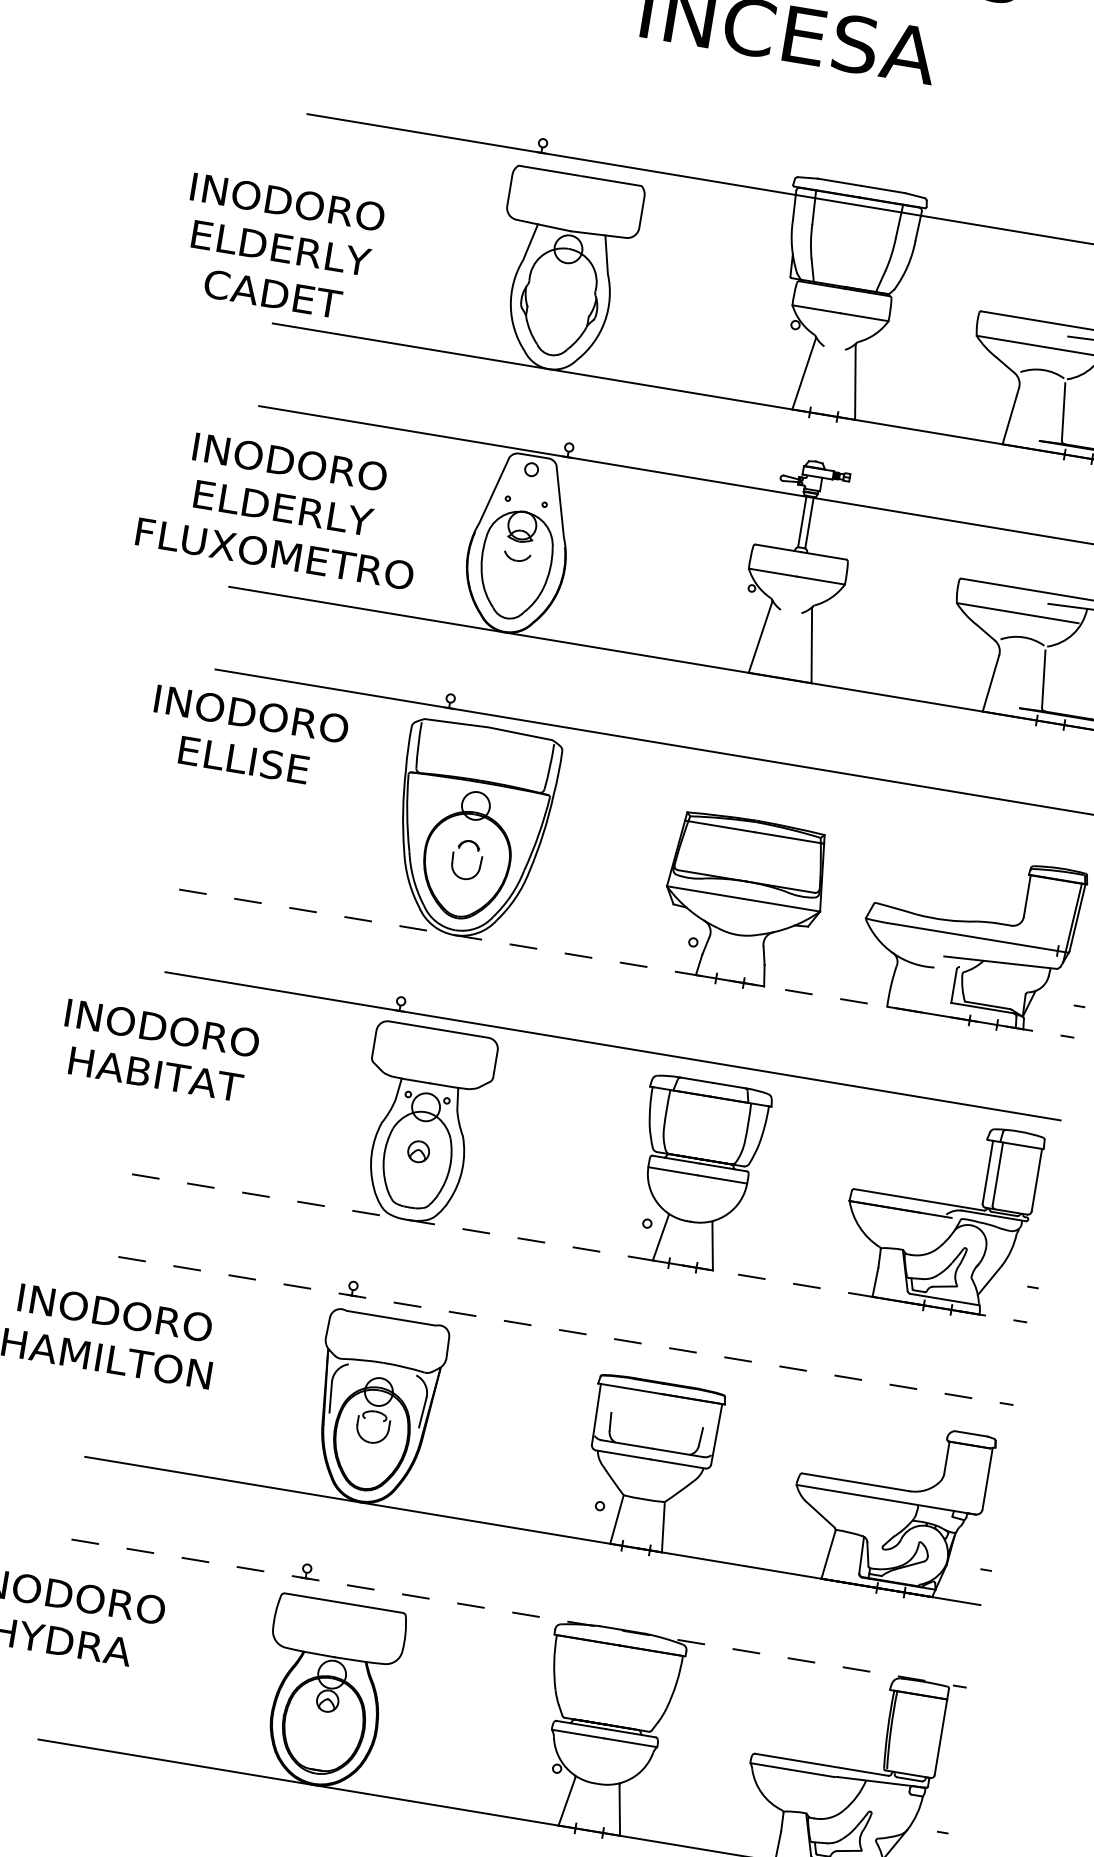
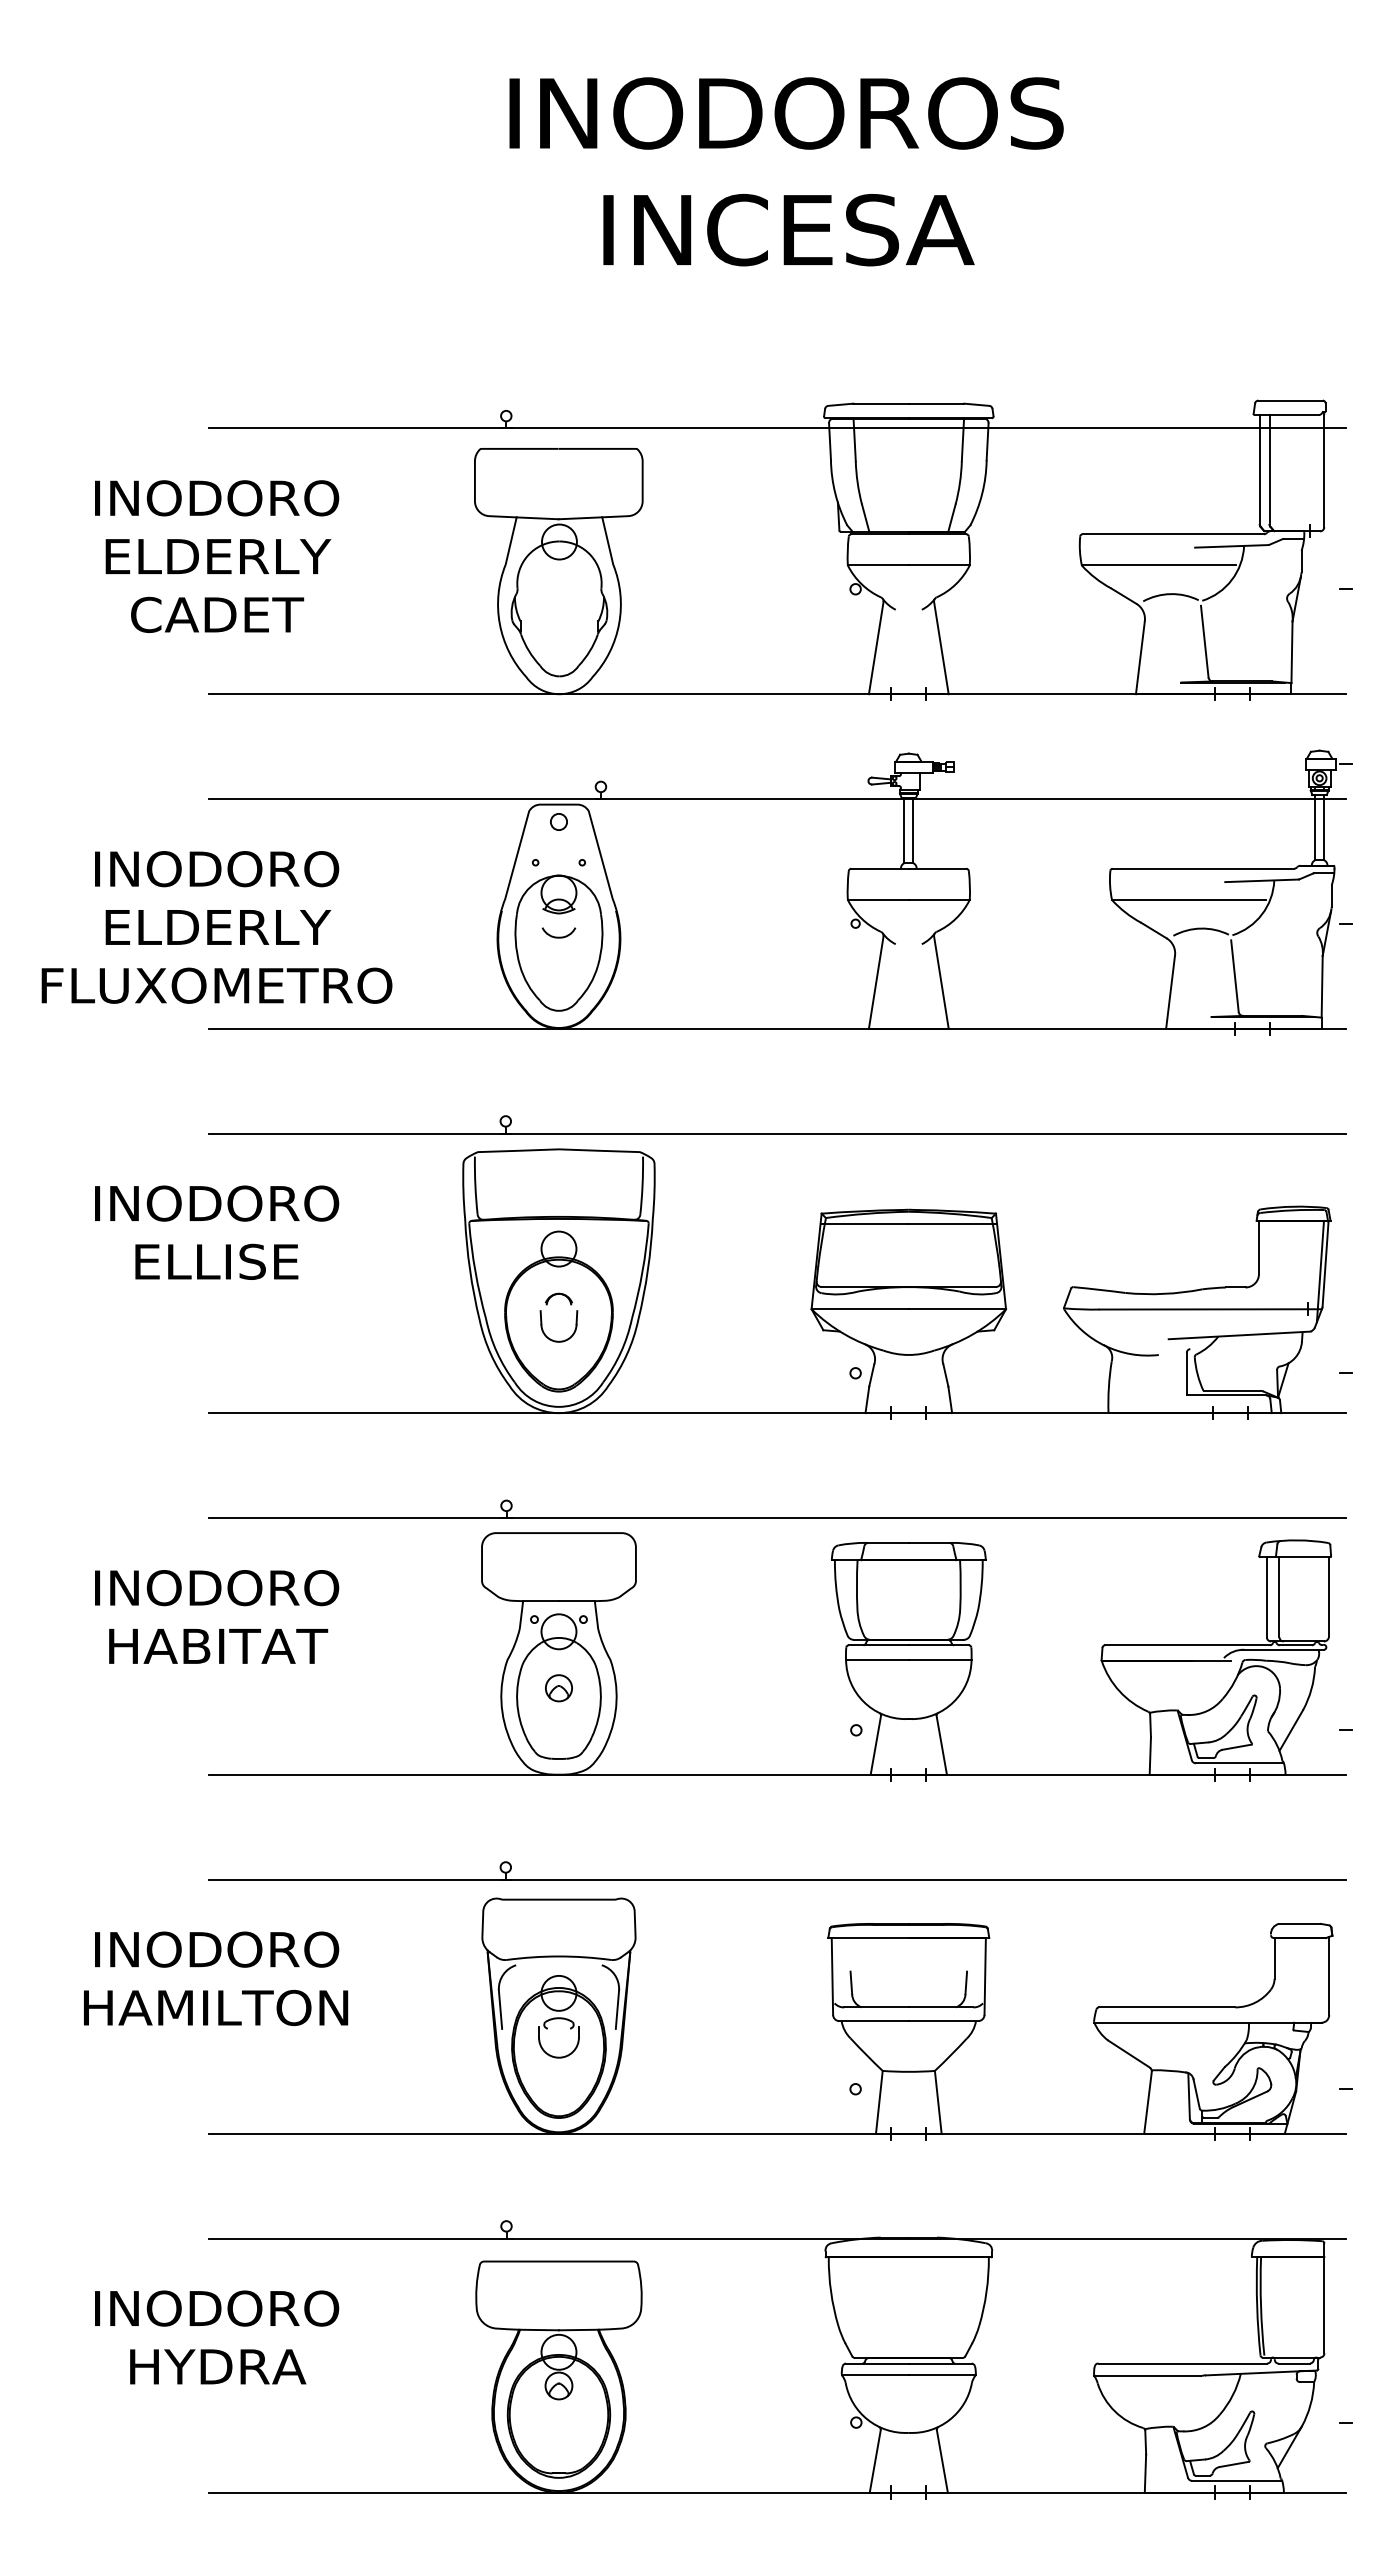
text: (280, 248) -> (217, 556), moved
text: (282, 508) -> (216, 927), moved
text: (248, 737) -> (217, 1232), moved
line: (627, 964) -> (778, 1413), dashed -> solid
line: (580, 1248) -> (778, 1774), dashed -> solid
line: (566, 1330) -> (778, 1879), dashed -> solid
line: (519, 1613) -> (778, 2238), dashed -> solid

